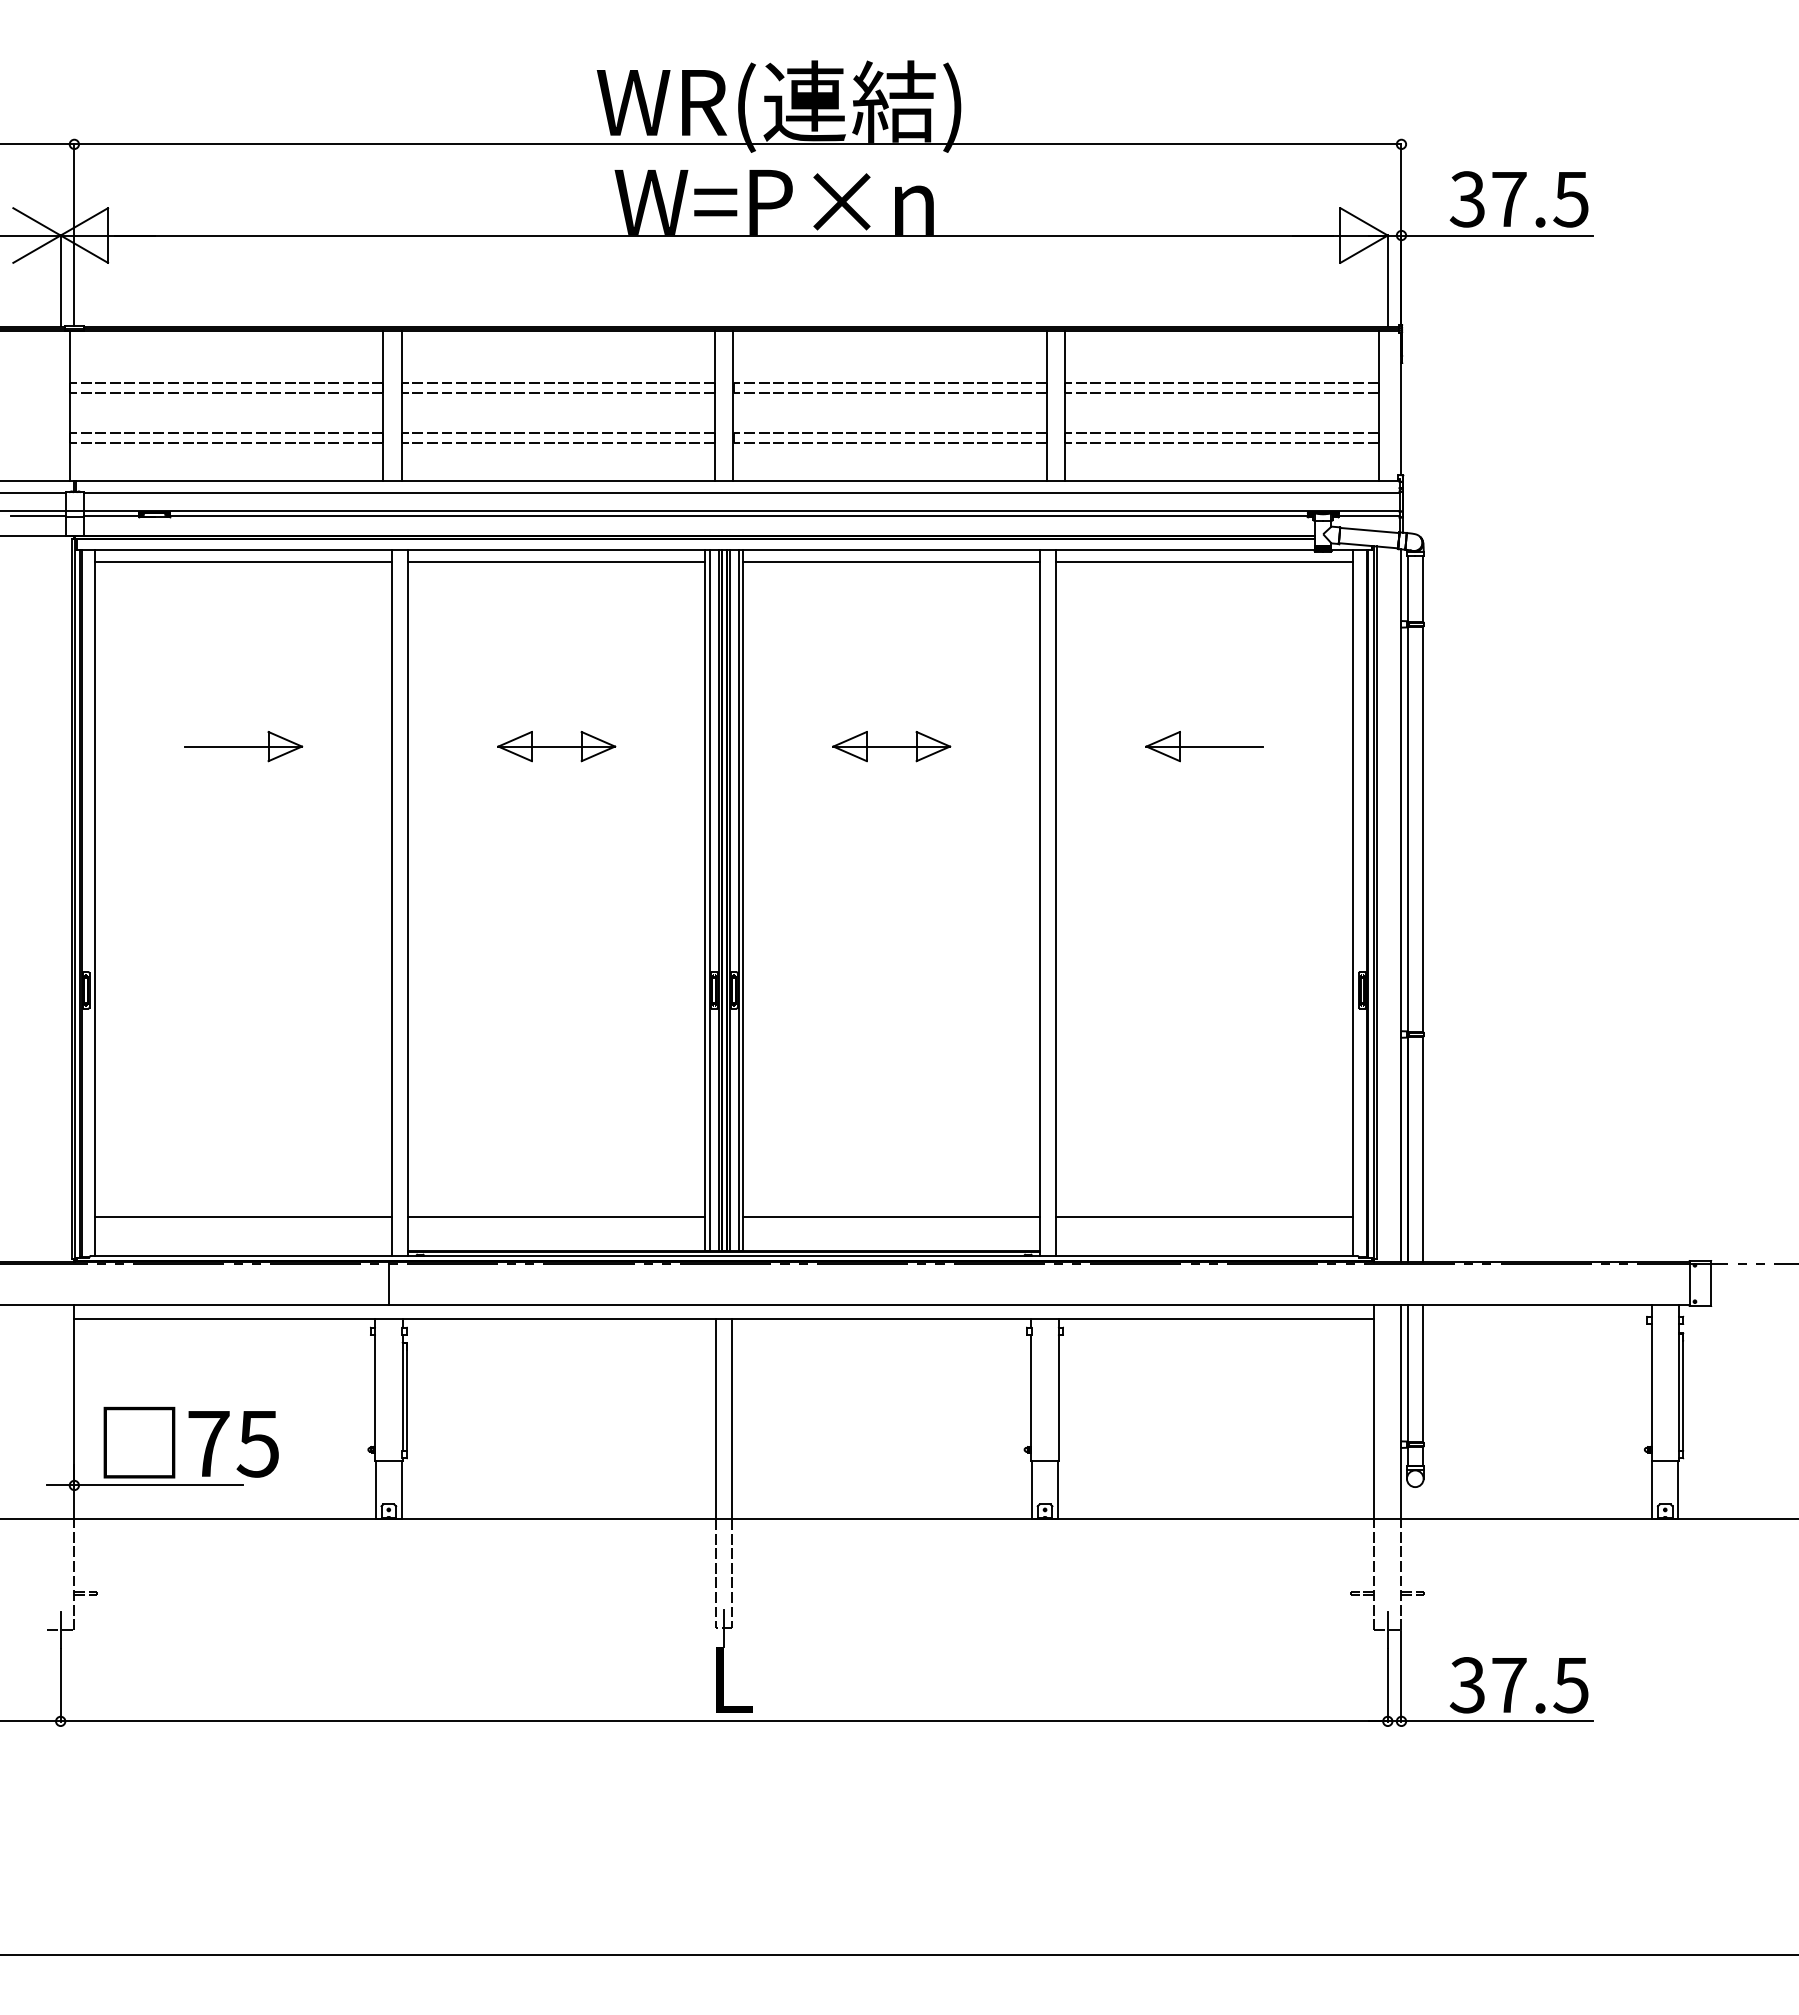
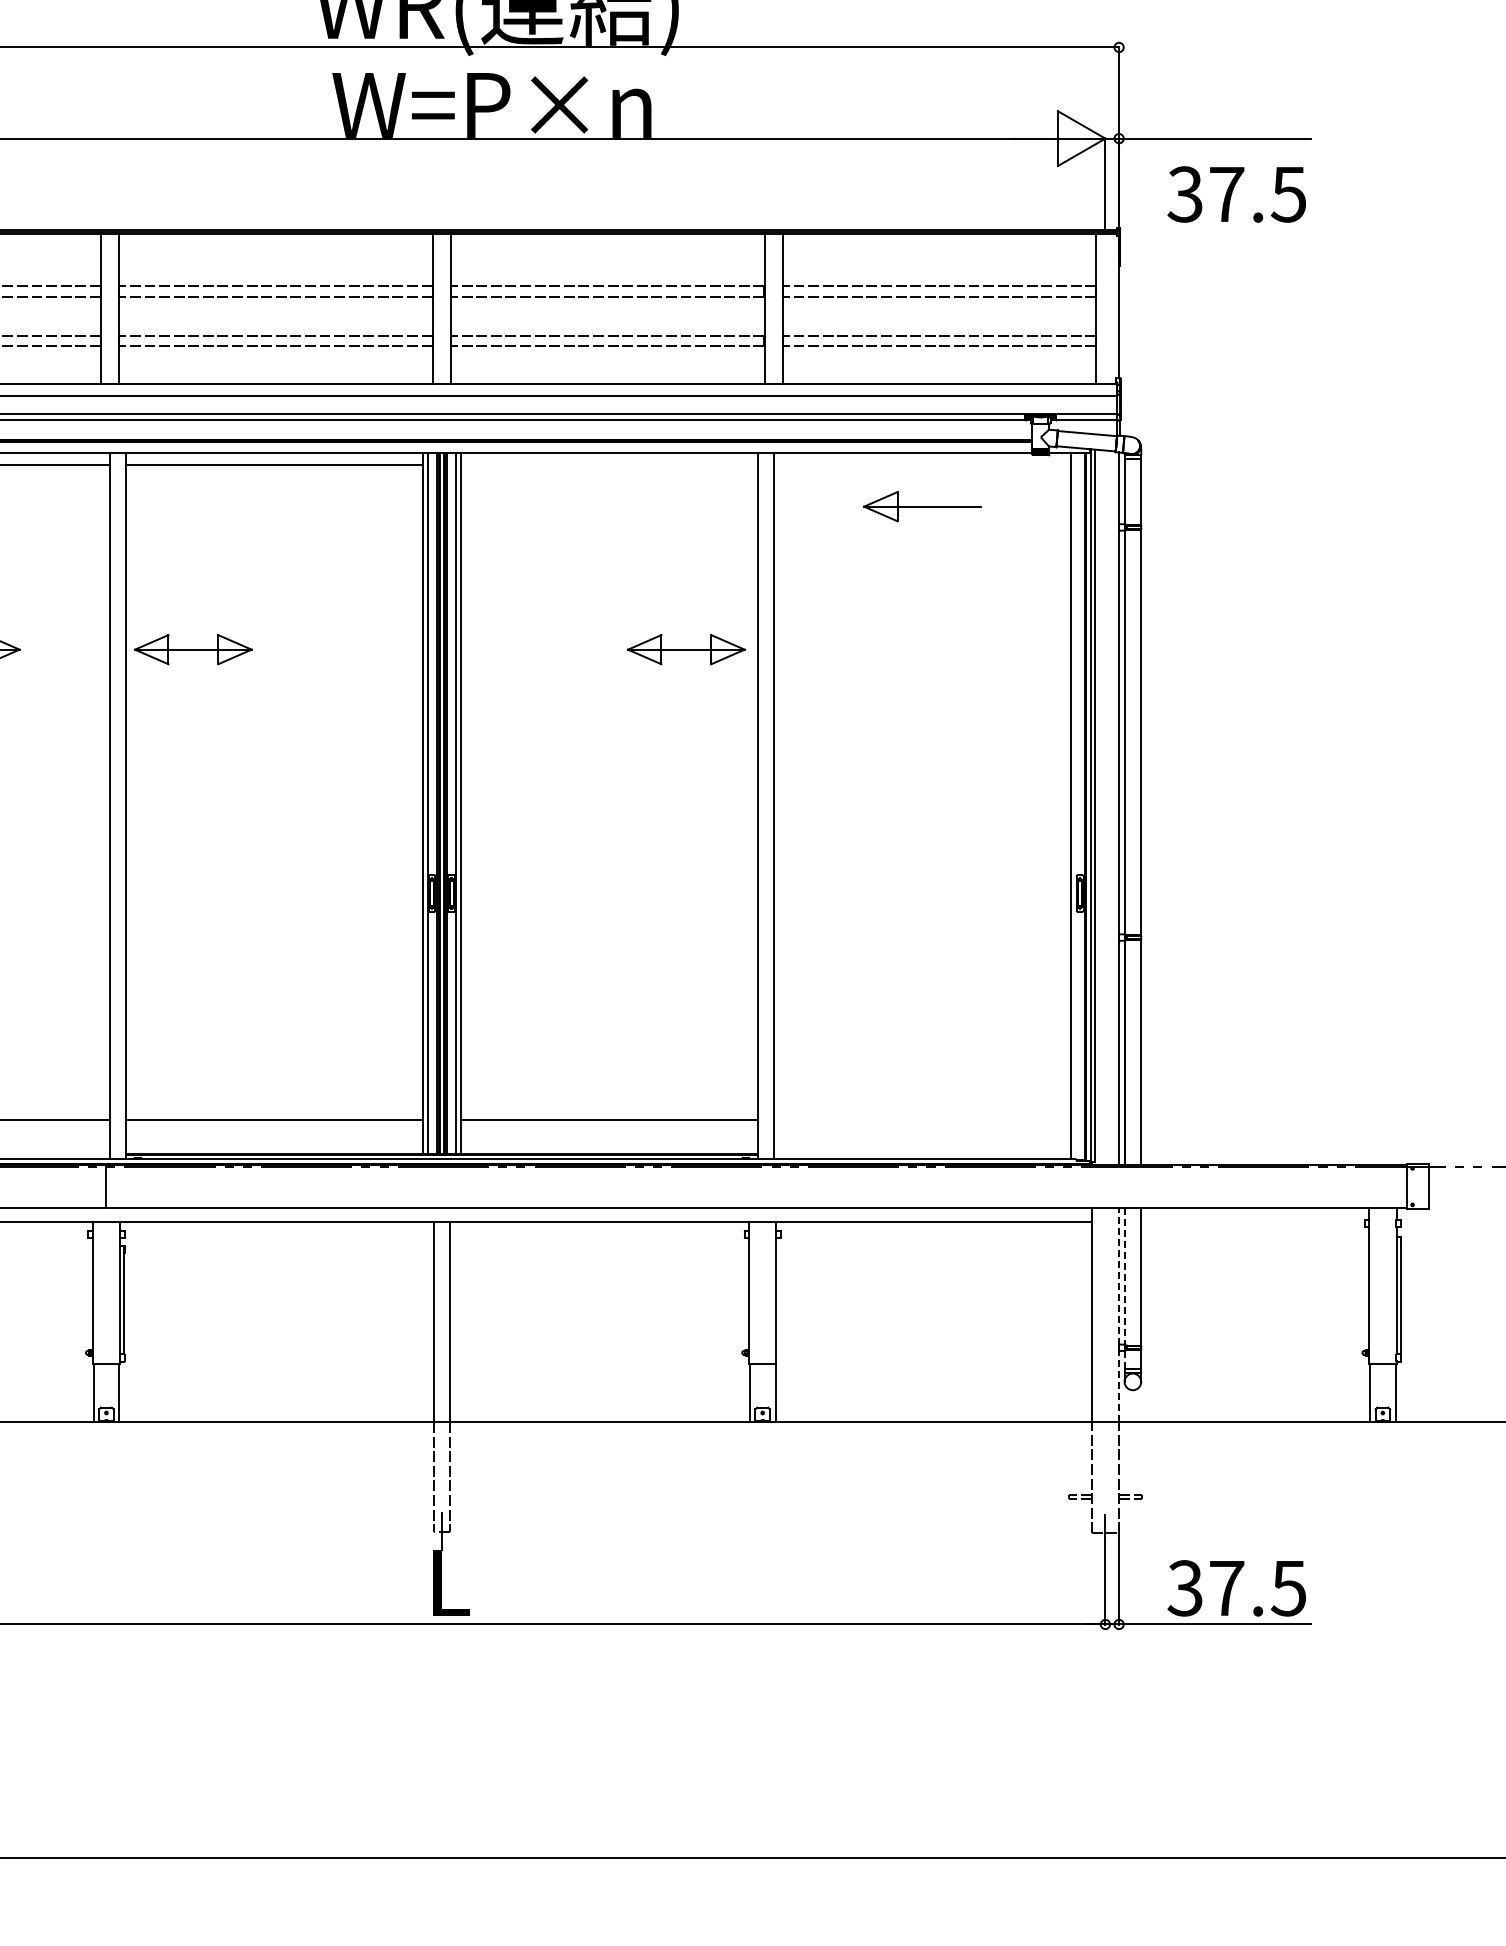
text: (1518, 199) -> (1236, 194), moved
line: (891, 561) -> (609, 464), removed
line: (1204, 561) -> (922, 464), removed
part: (556, 746) -> (193, 649), moved
part: (891, 746) -> (686, 649), moved
part: (1204, 746) -> (922, 506), moved
line: (1204, 1217) -> (922, 1120), removed
line: (1407, 1386) -> (1125, 1289), solid -> dashed
line: (1401, 1412) -> (1119, 1315), solid -> dashed

